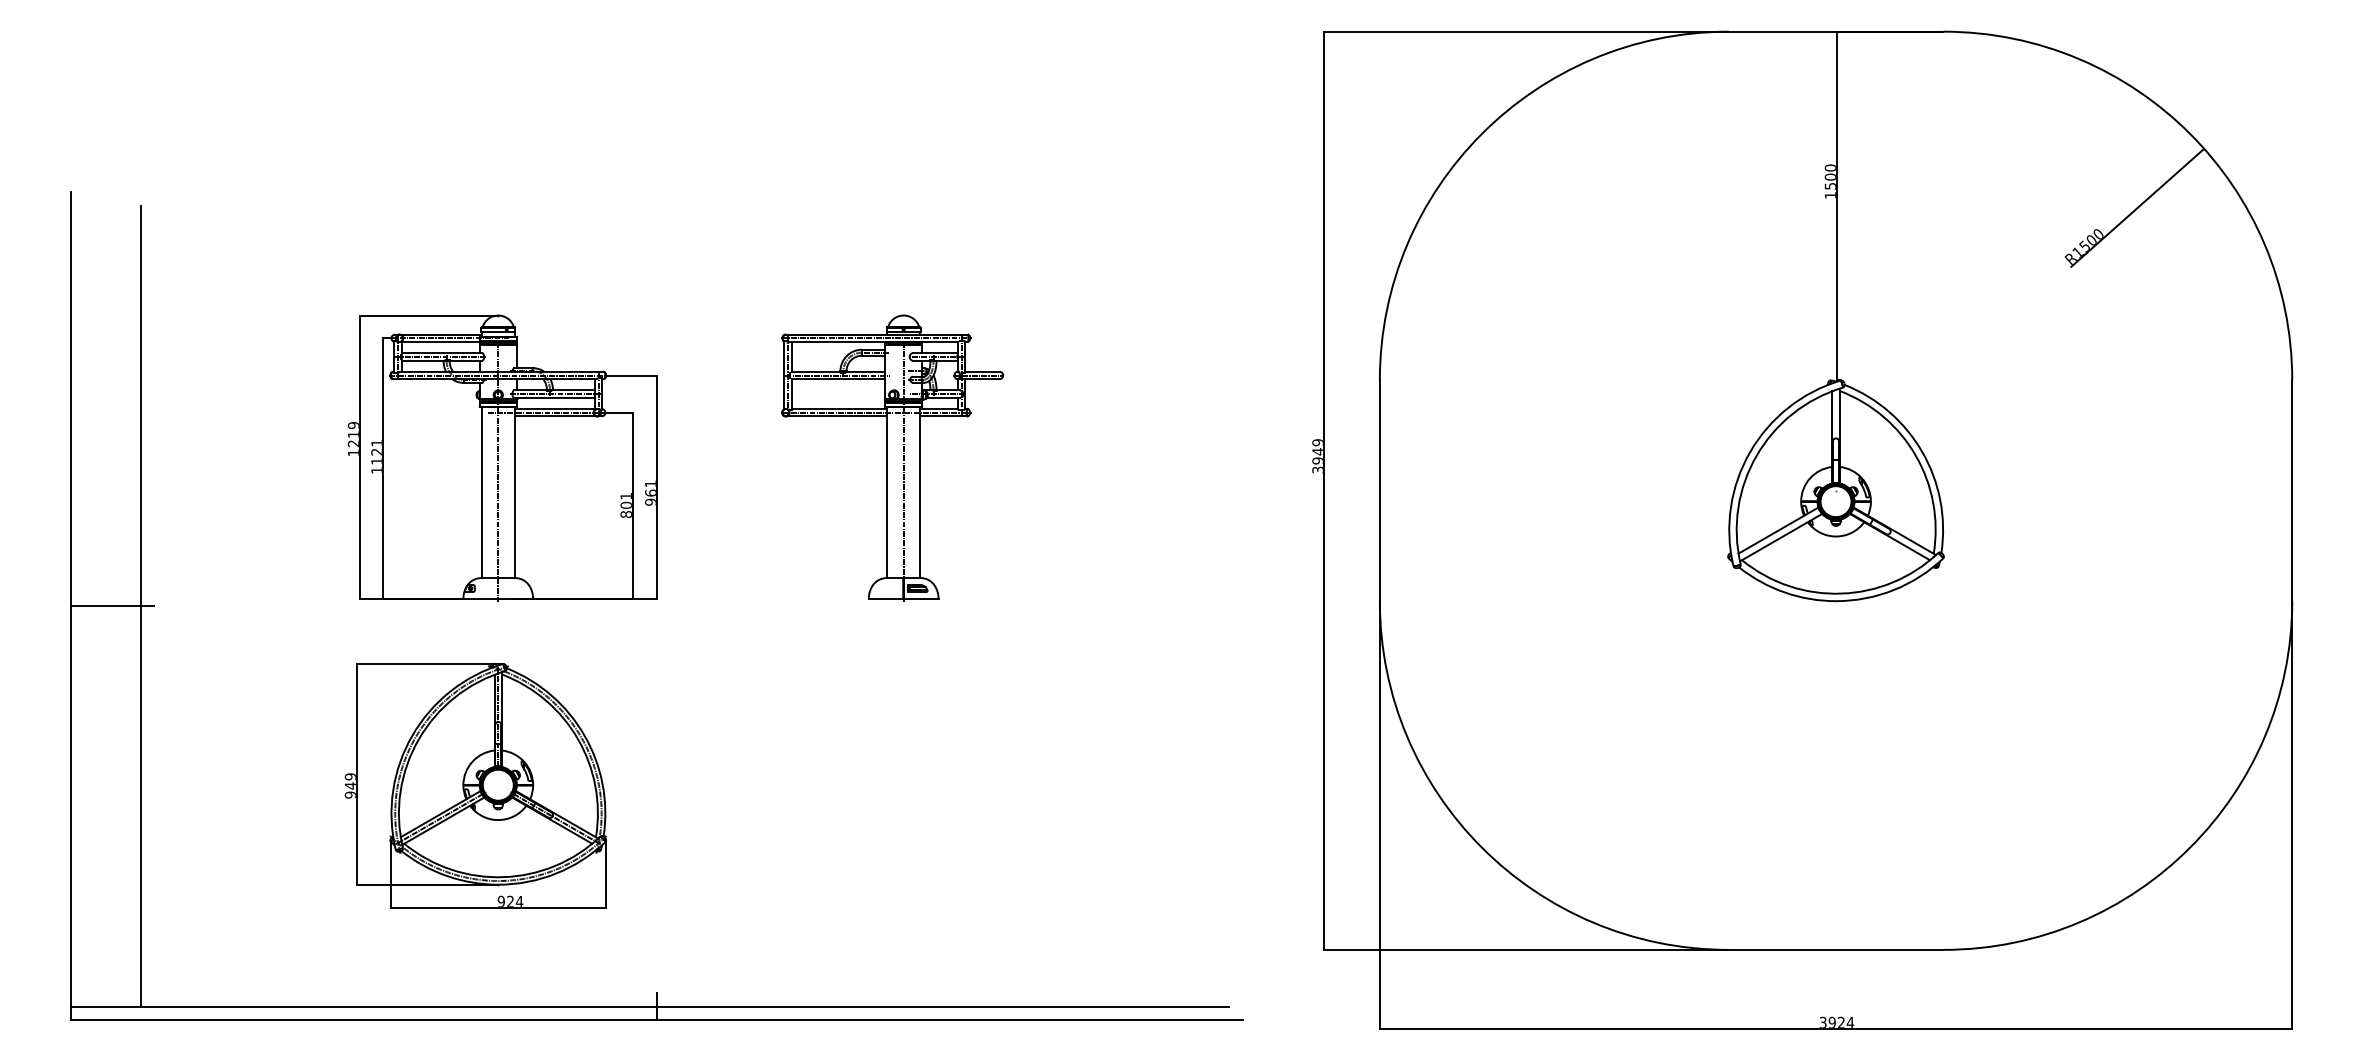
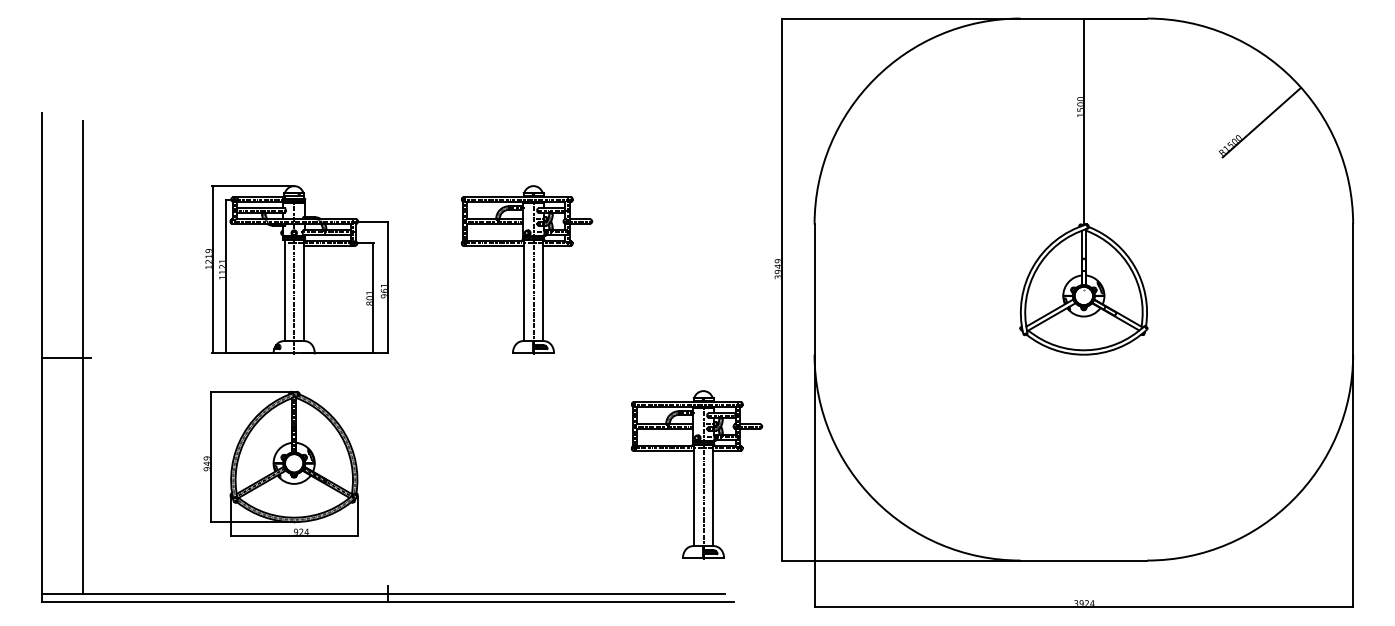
part: (1179, 804) -> (696, 474), added

